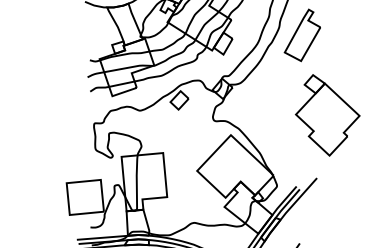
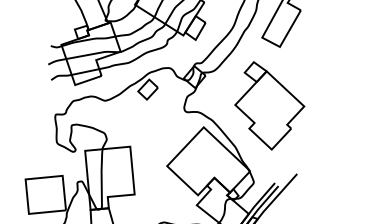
part: (327, 115) -> (269, 105), moved

